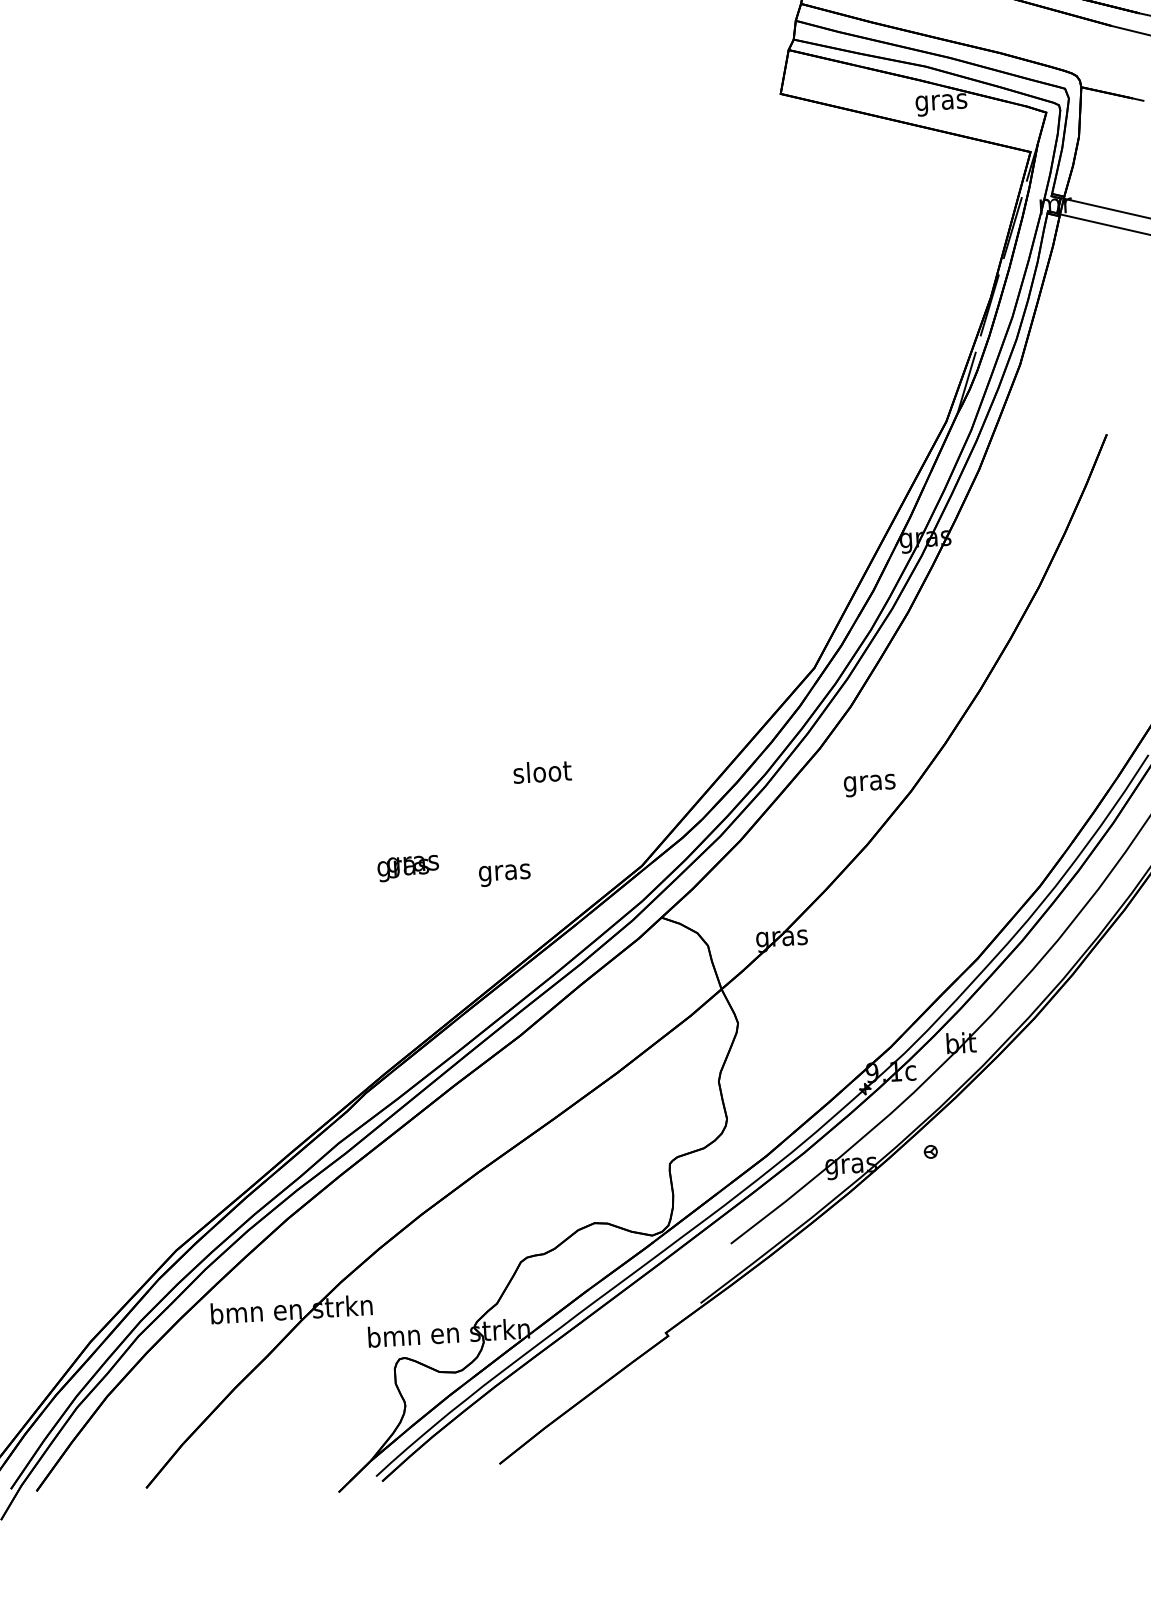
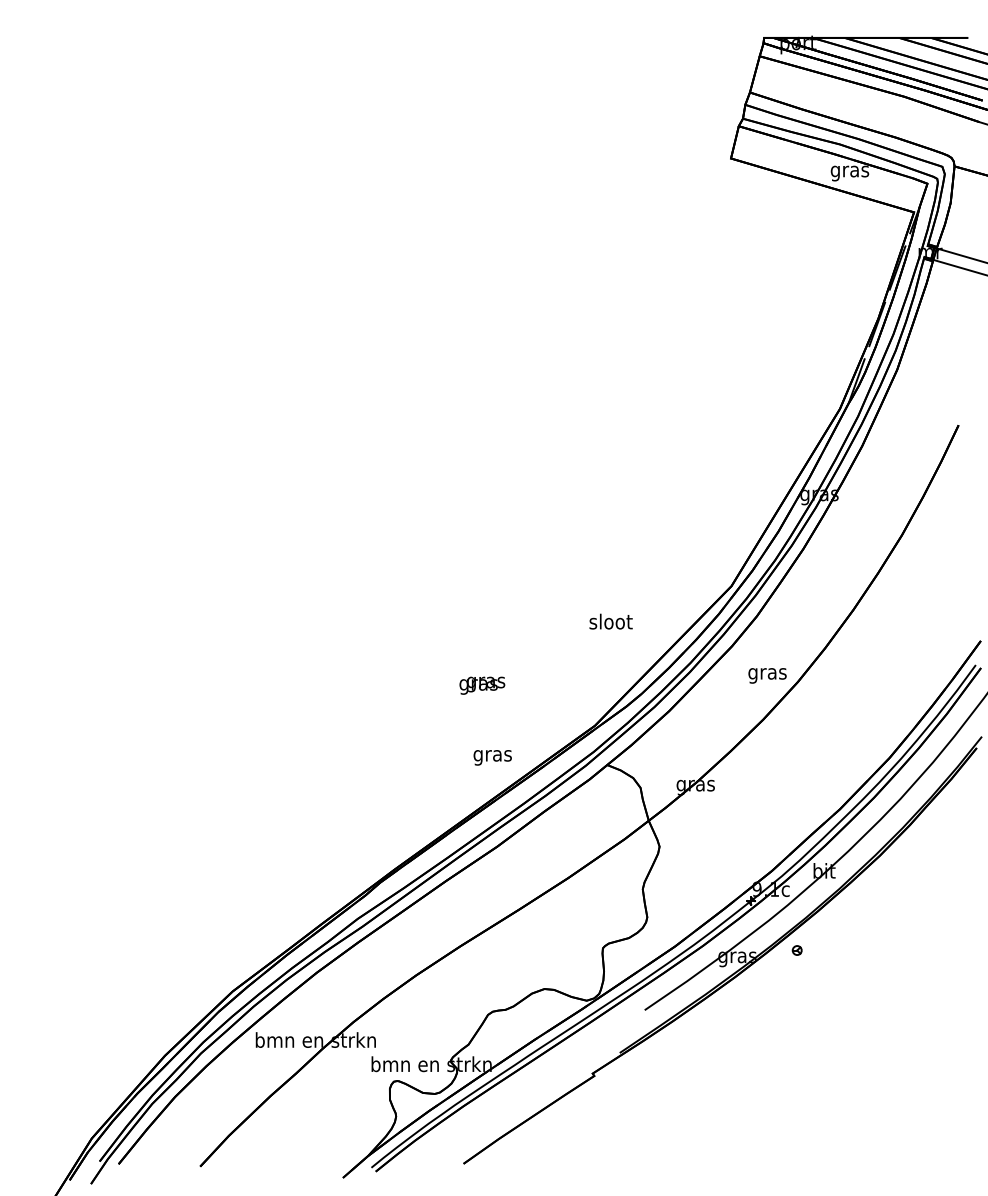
text: (541, 771) -> (610, 621), moved
text: (408, 868) -> (482, 685), moved
text: (504, 874) -> (492, 757), moved

